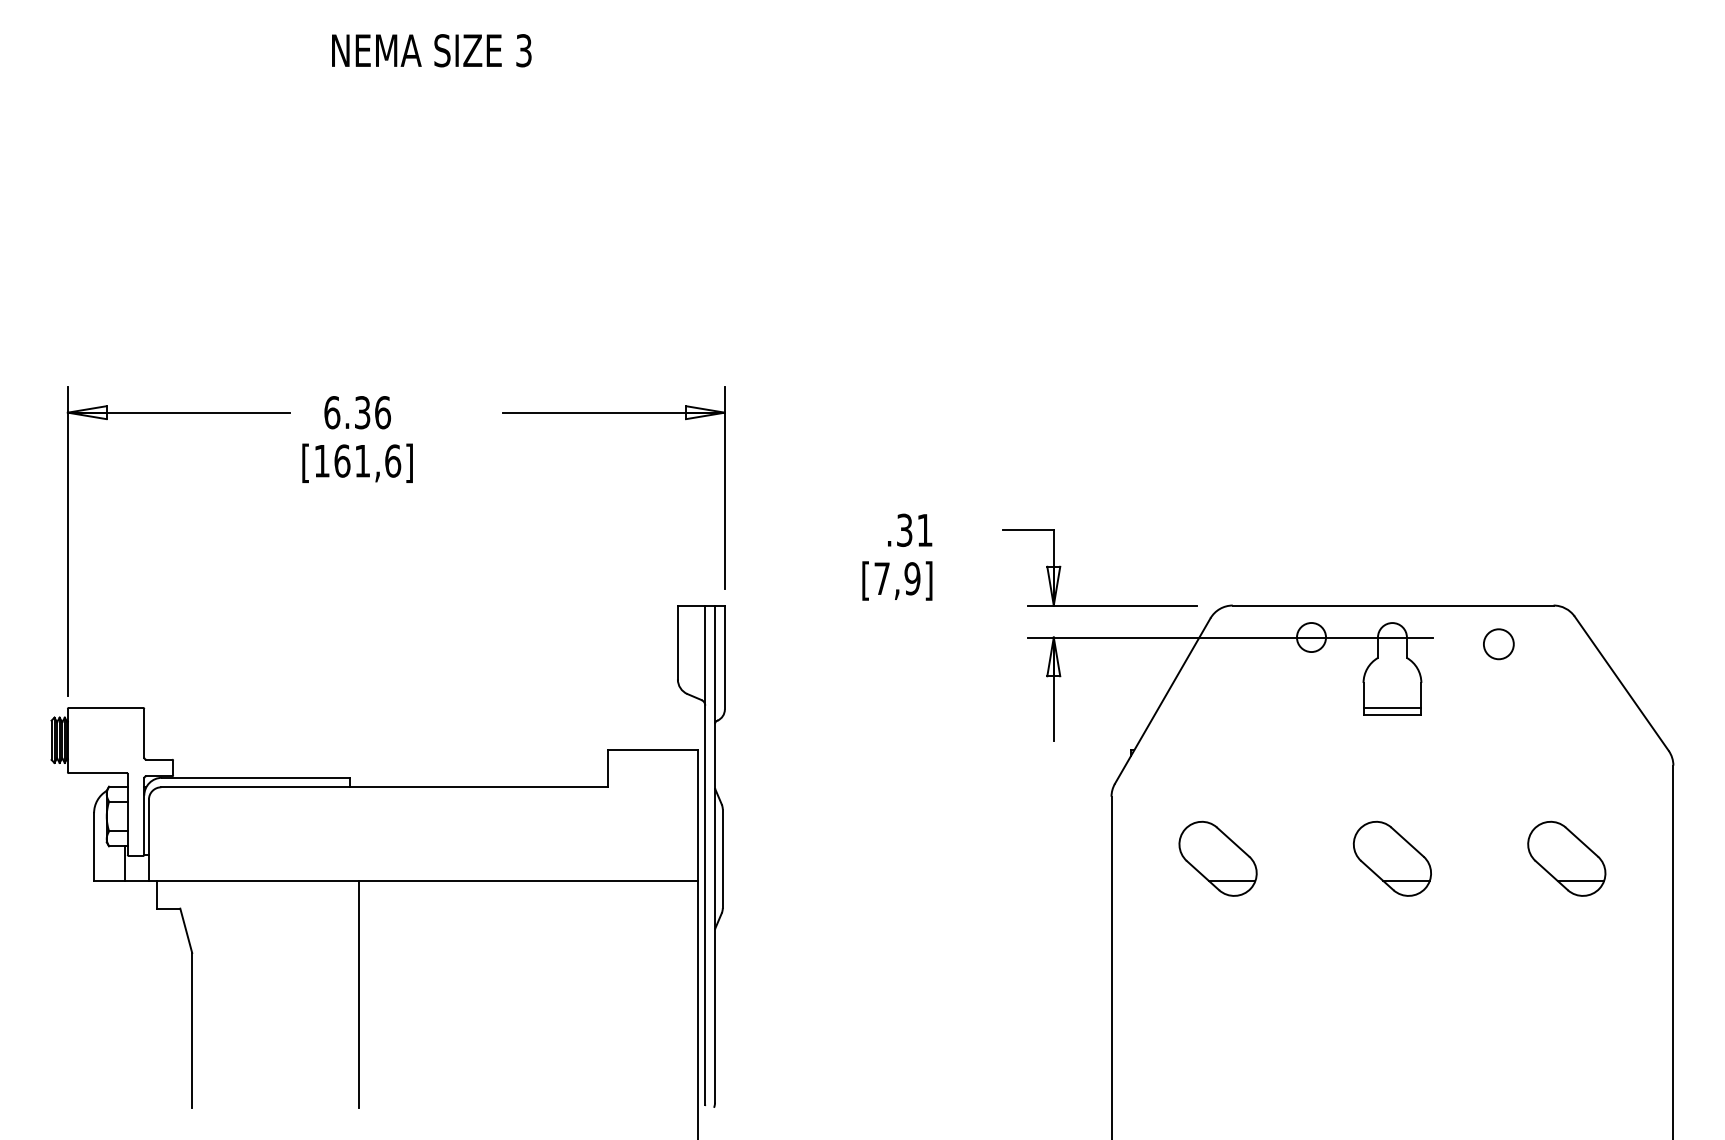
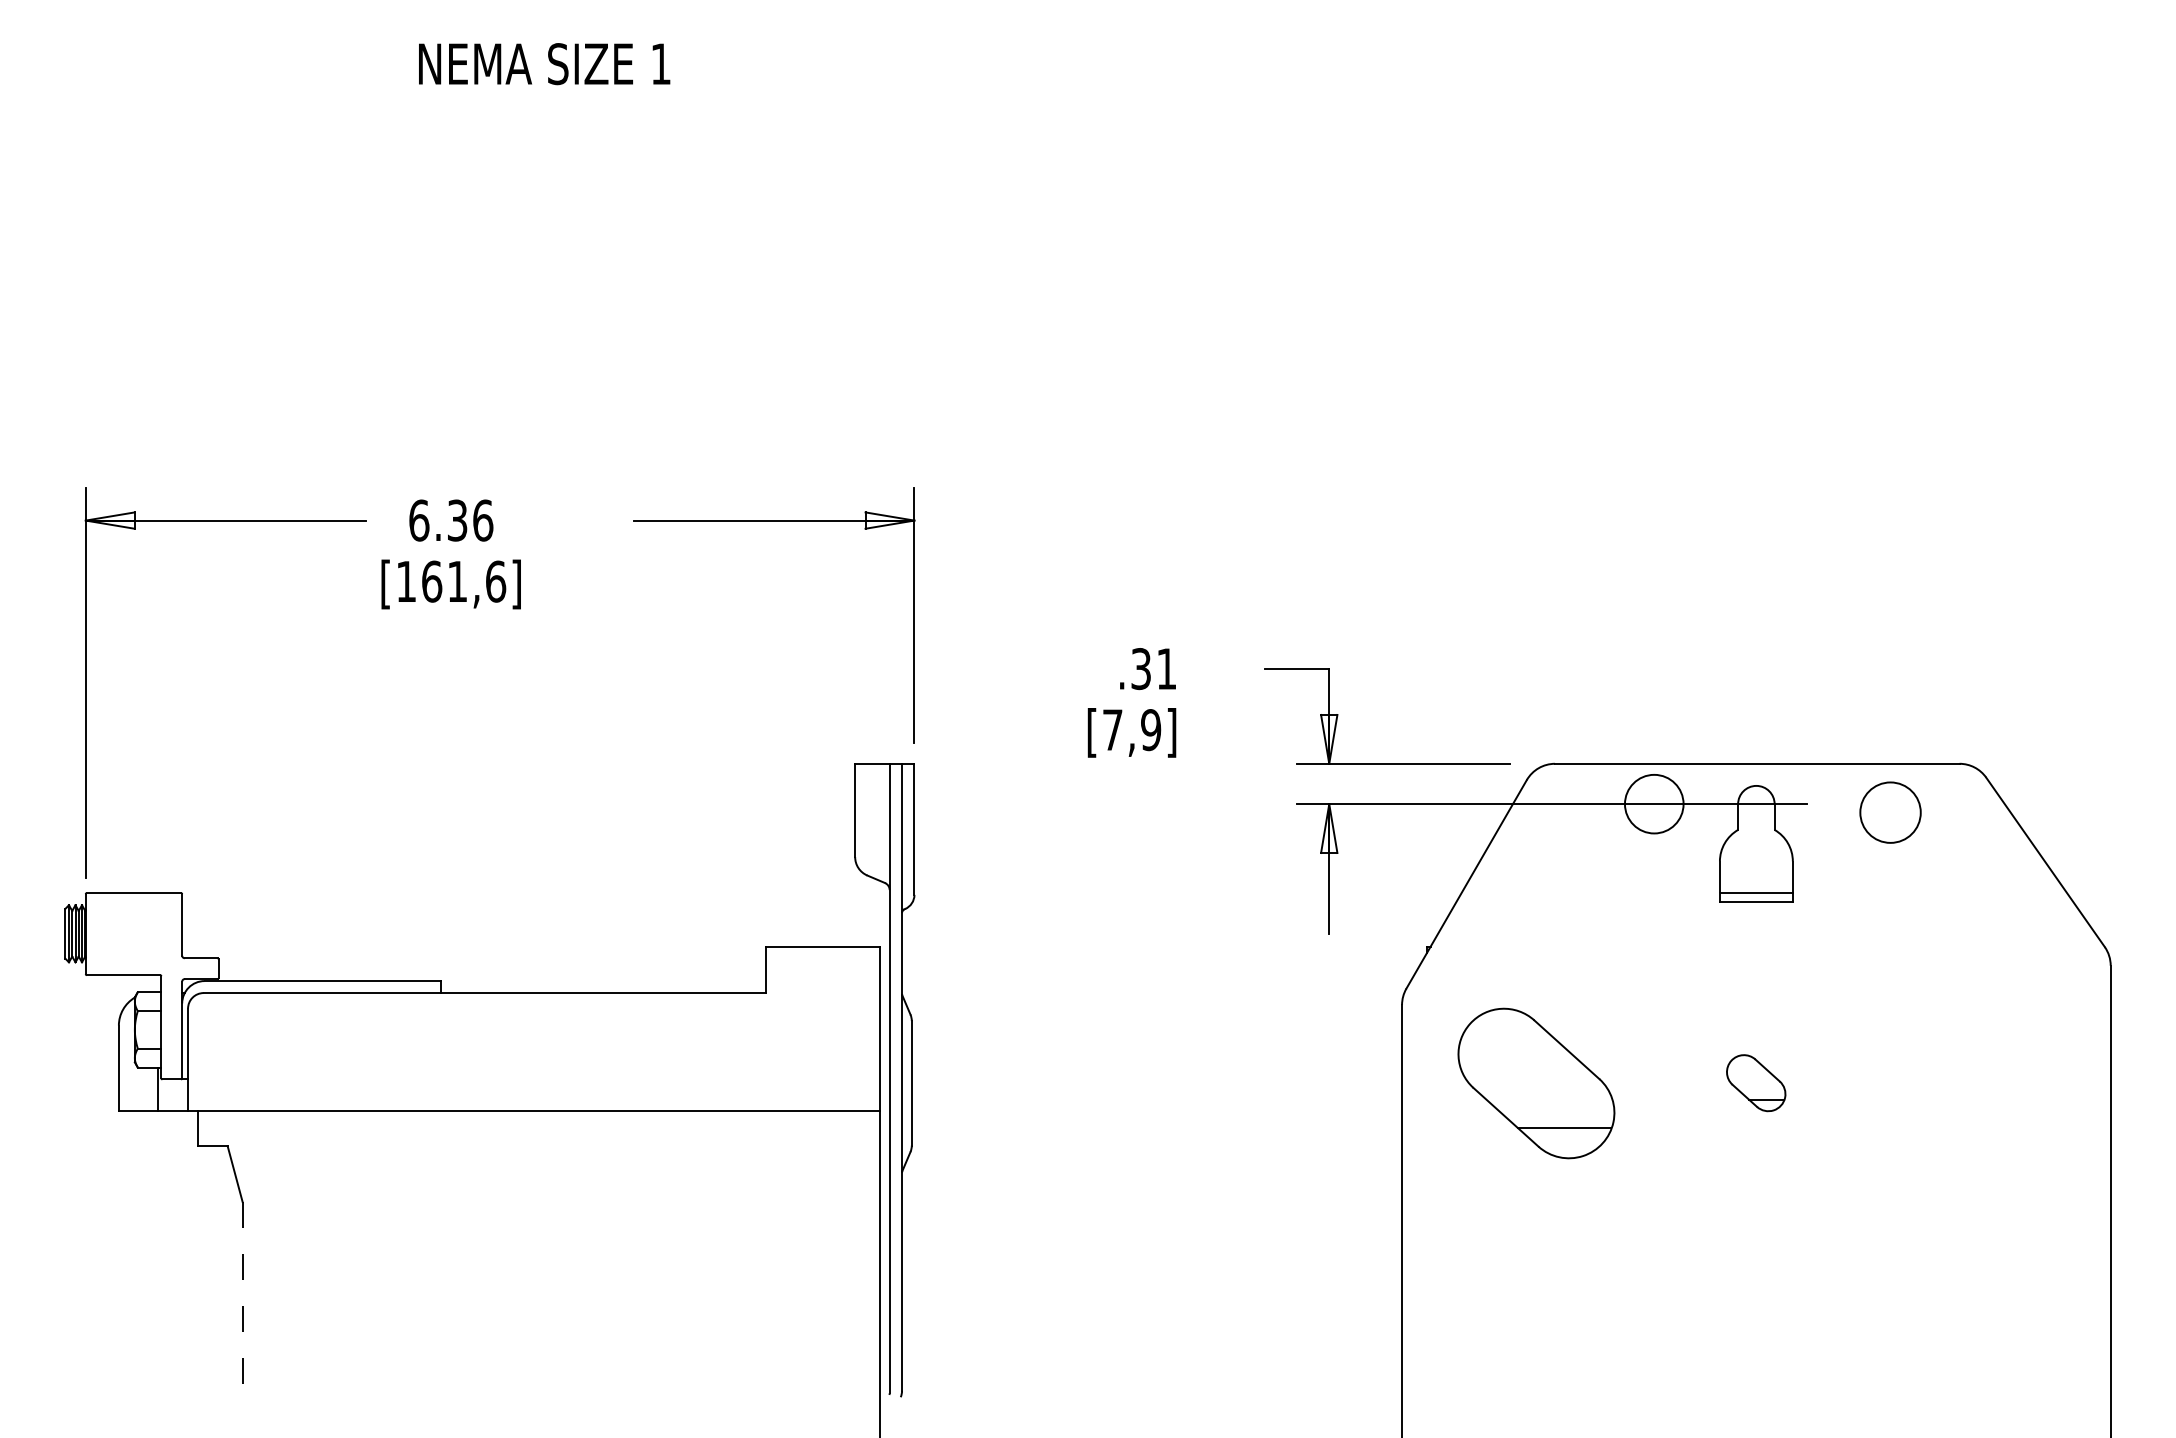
text: (523, 51) -> (660, 64), 3 -> 1
circle: (1310, 637) -> (1653, 803), size x1.6
circle: (1498, 644) -> (1890, 812), size x1.6
part: (1218, 858) -> (1536, 1082), size x1.6
part: (1391, 858) -> (1755, 1082), size x0.6
part: (1566, 858) -> (1975, 1082), removed
line: (359, 994) -> (453, 1254), removed
line: (192, 1030) -> (242, 1299), solid -> dashed

